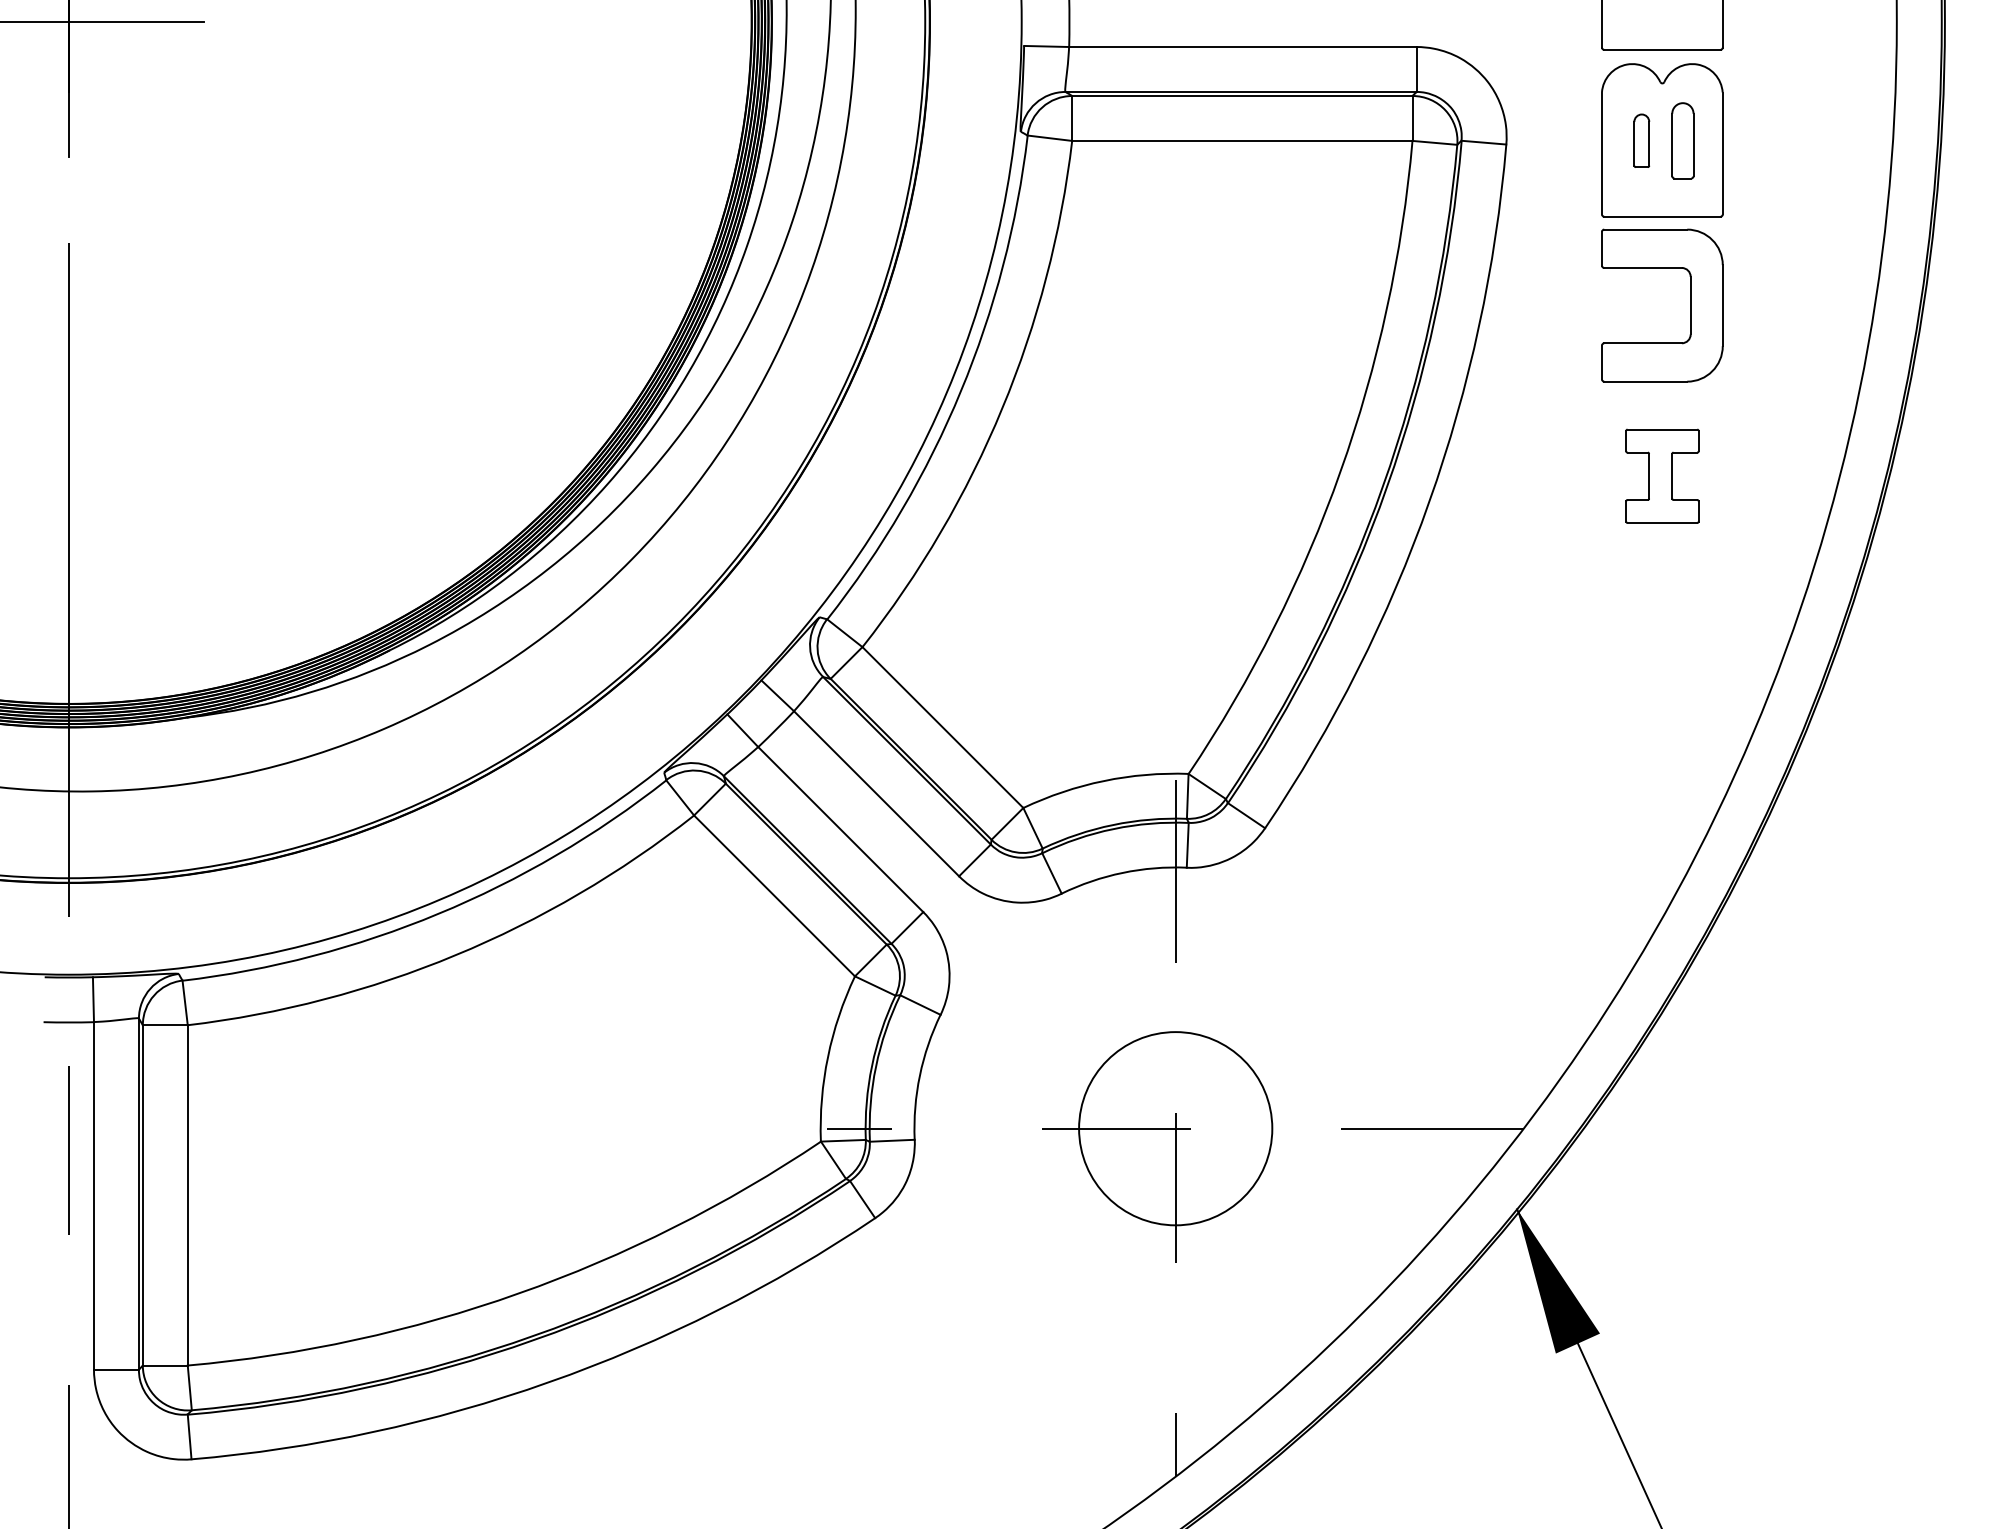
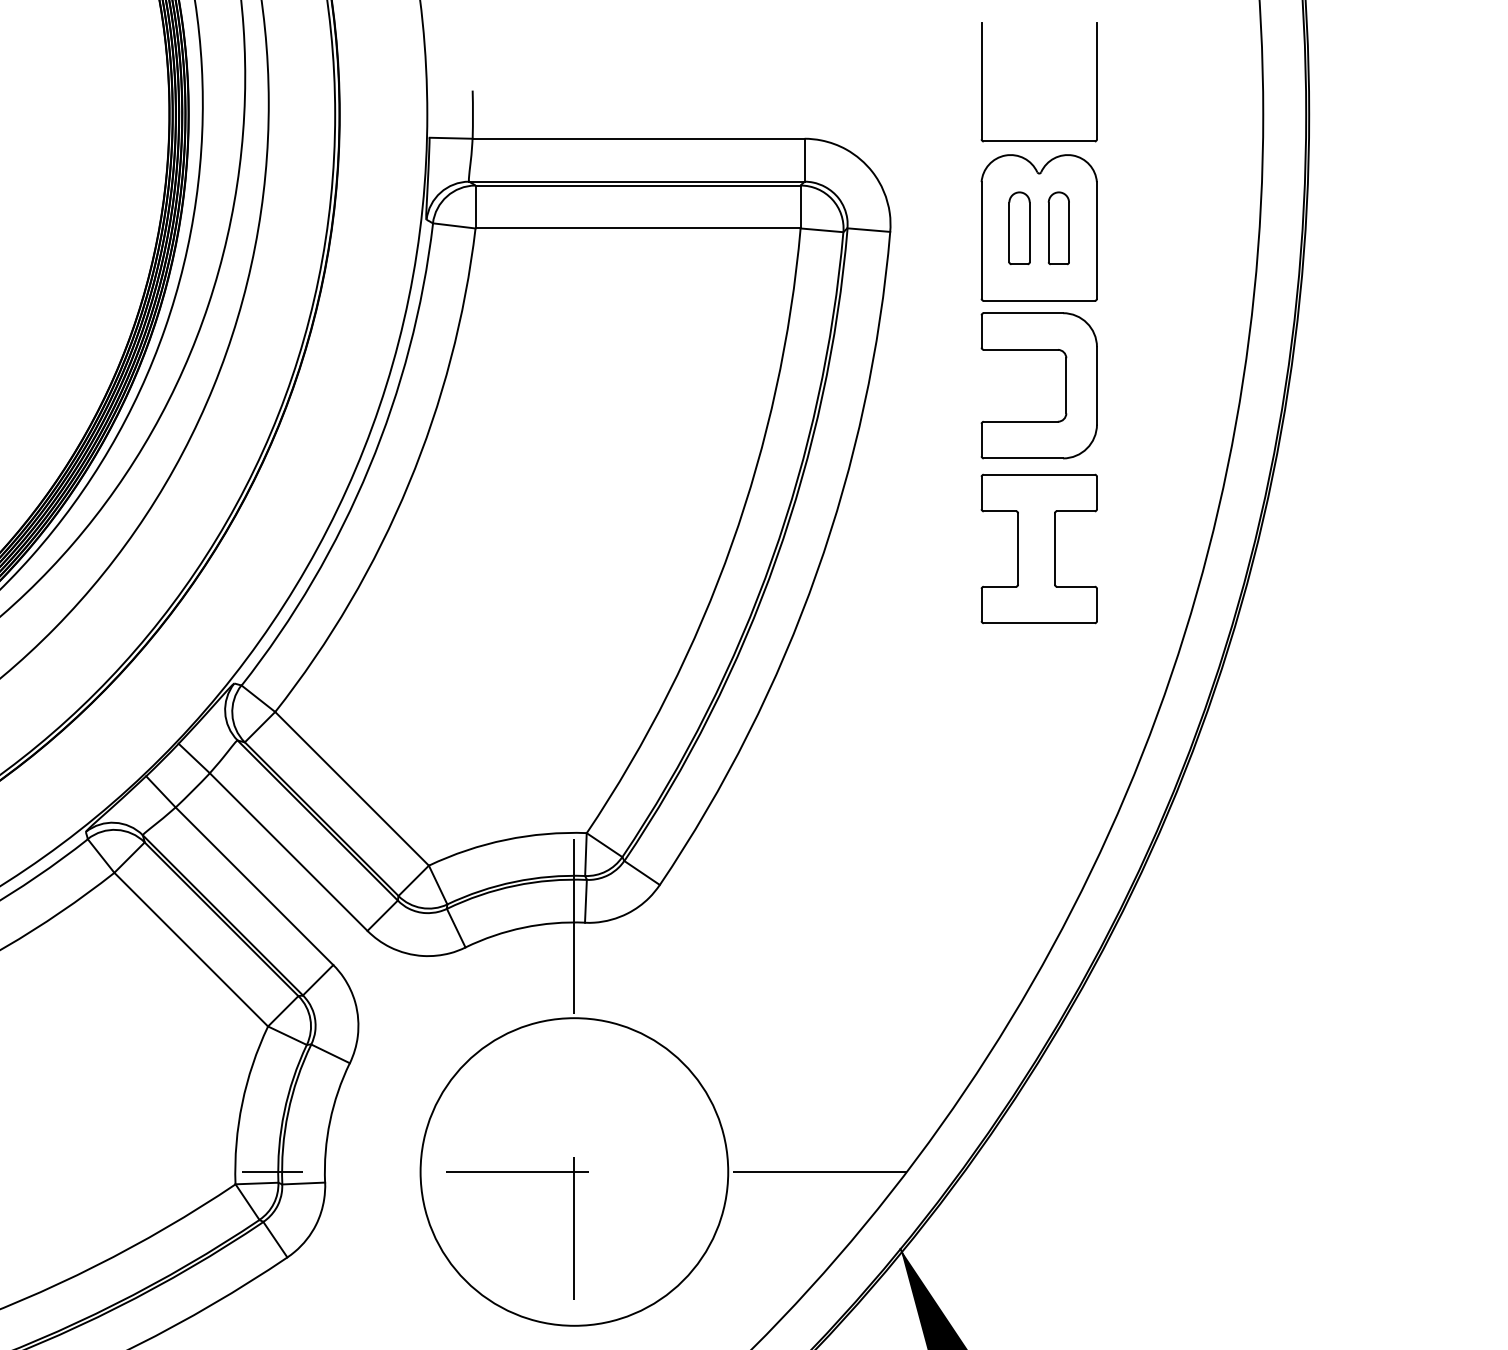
part: (1641, 140) -> (1019, 228), size x1.43
part: (1662, 475) -> (1039, 548), size x1.67
circle: (1175, 1128) -> (574, 1171), size x1.67

